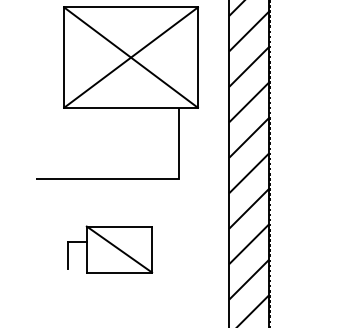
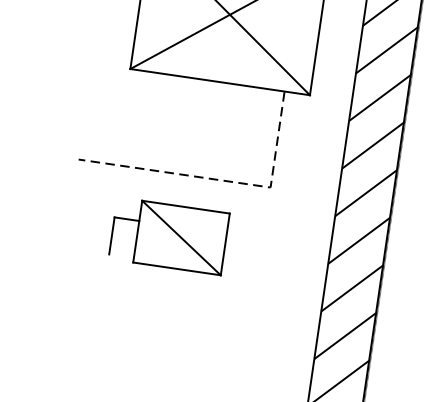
line: (144, 179) -> (224, 181), solid -> dashed
part: (110, 249) -> (169, 236), moved

